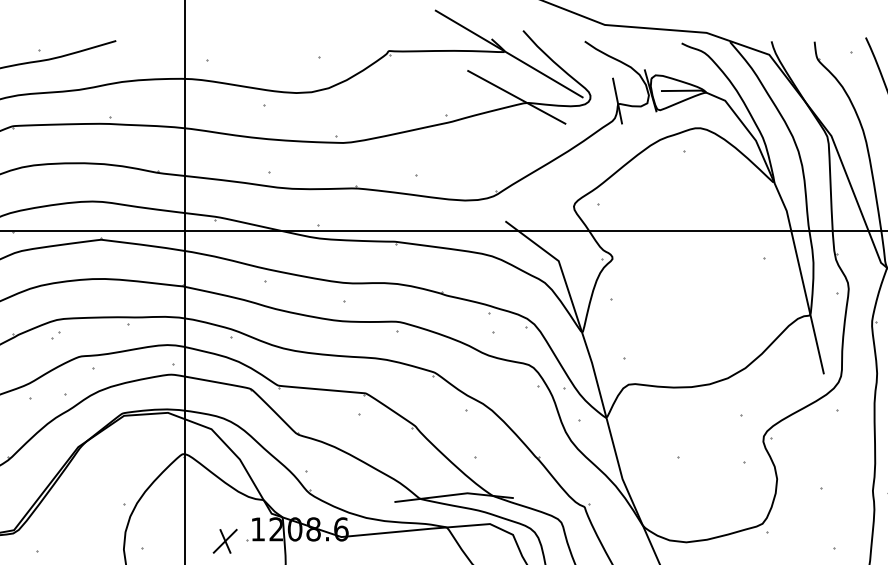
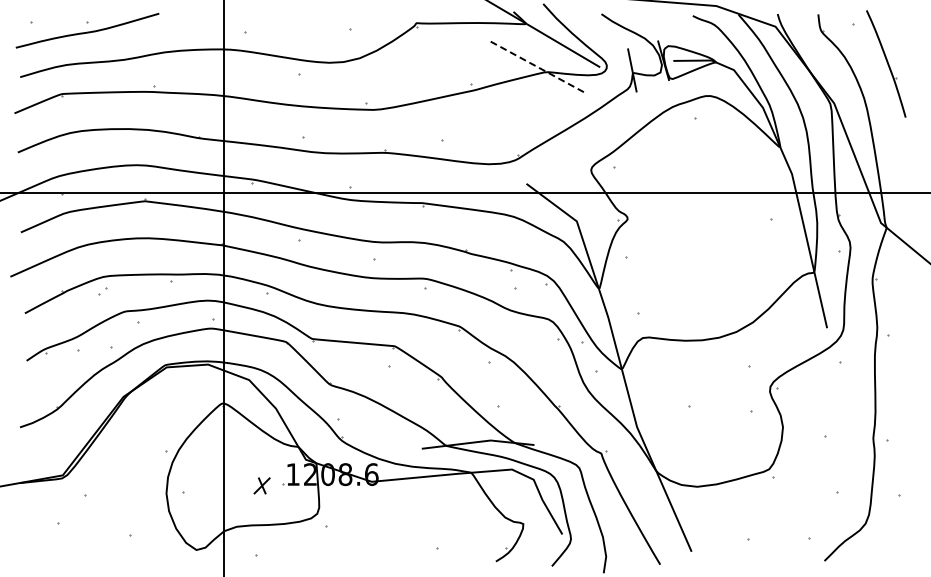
line: (515, 96) -> (536, 66), solid -> dashed
part: (224, 540) -> (261, 485), size x0.7

